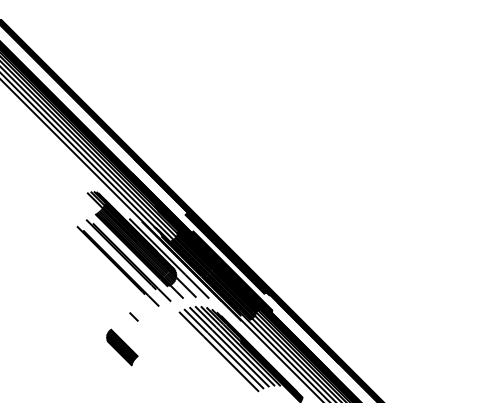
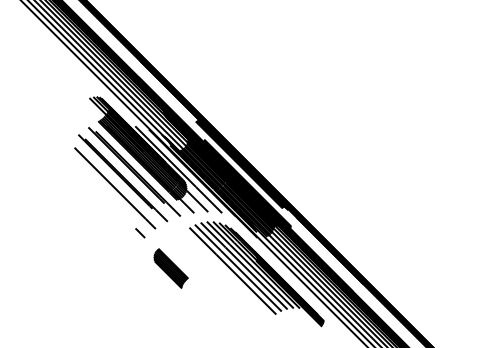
line: (110, 275) -> (114, 188), added
part: (122, 347) -> (171, 268), moved

